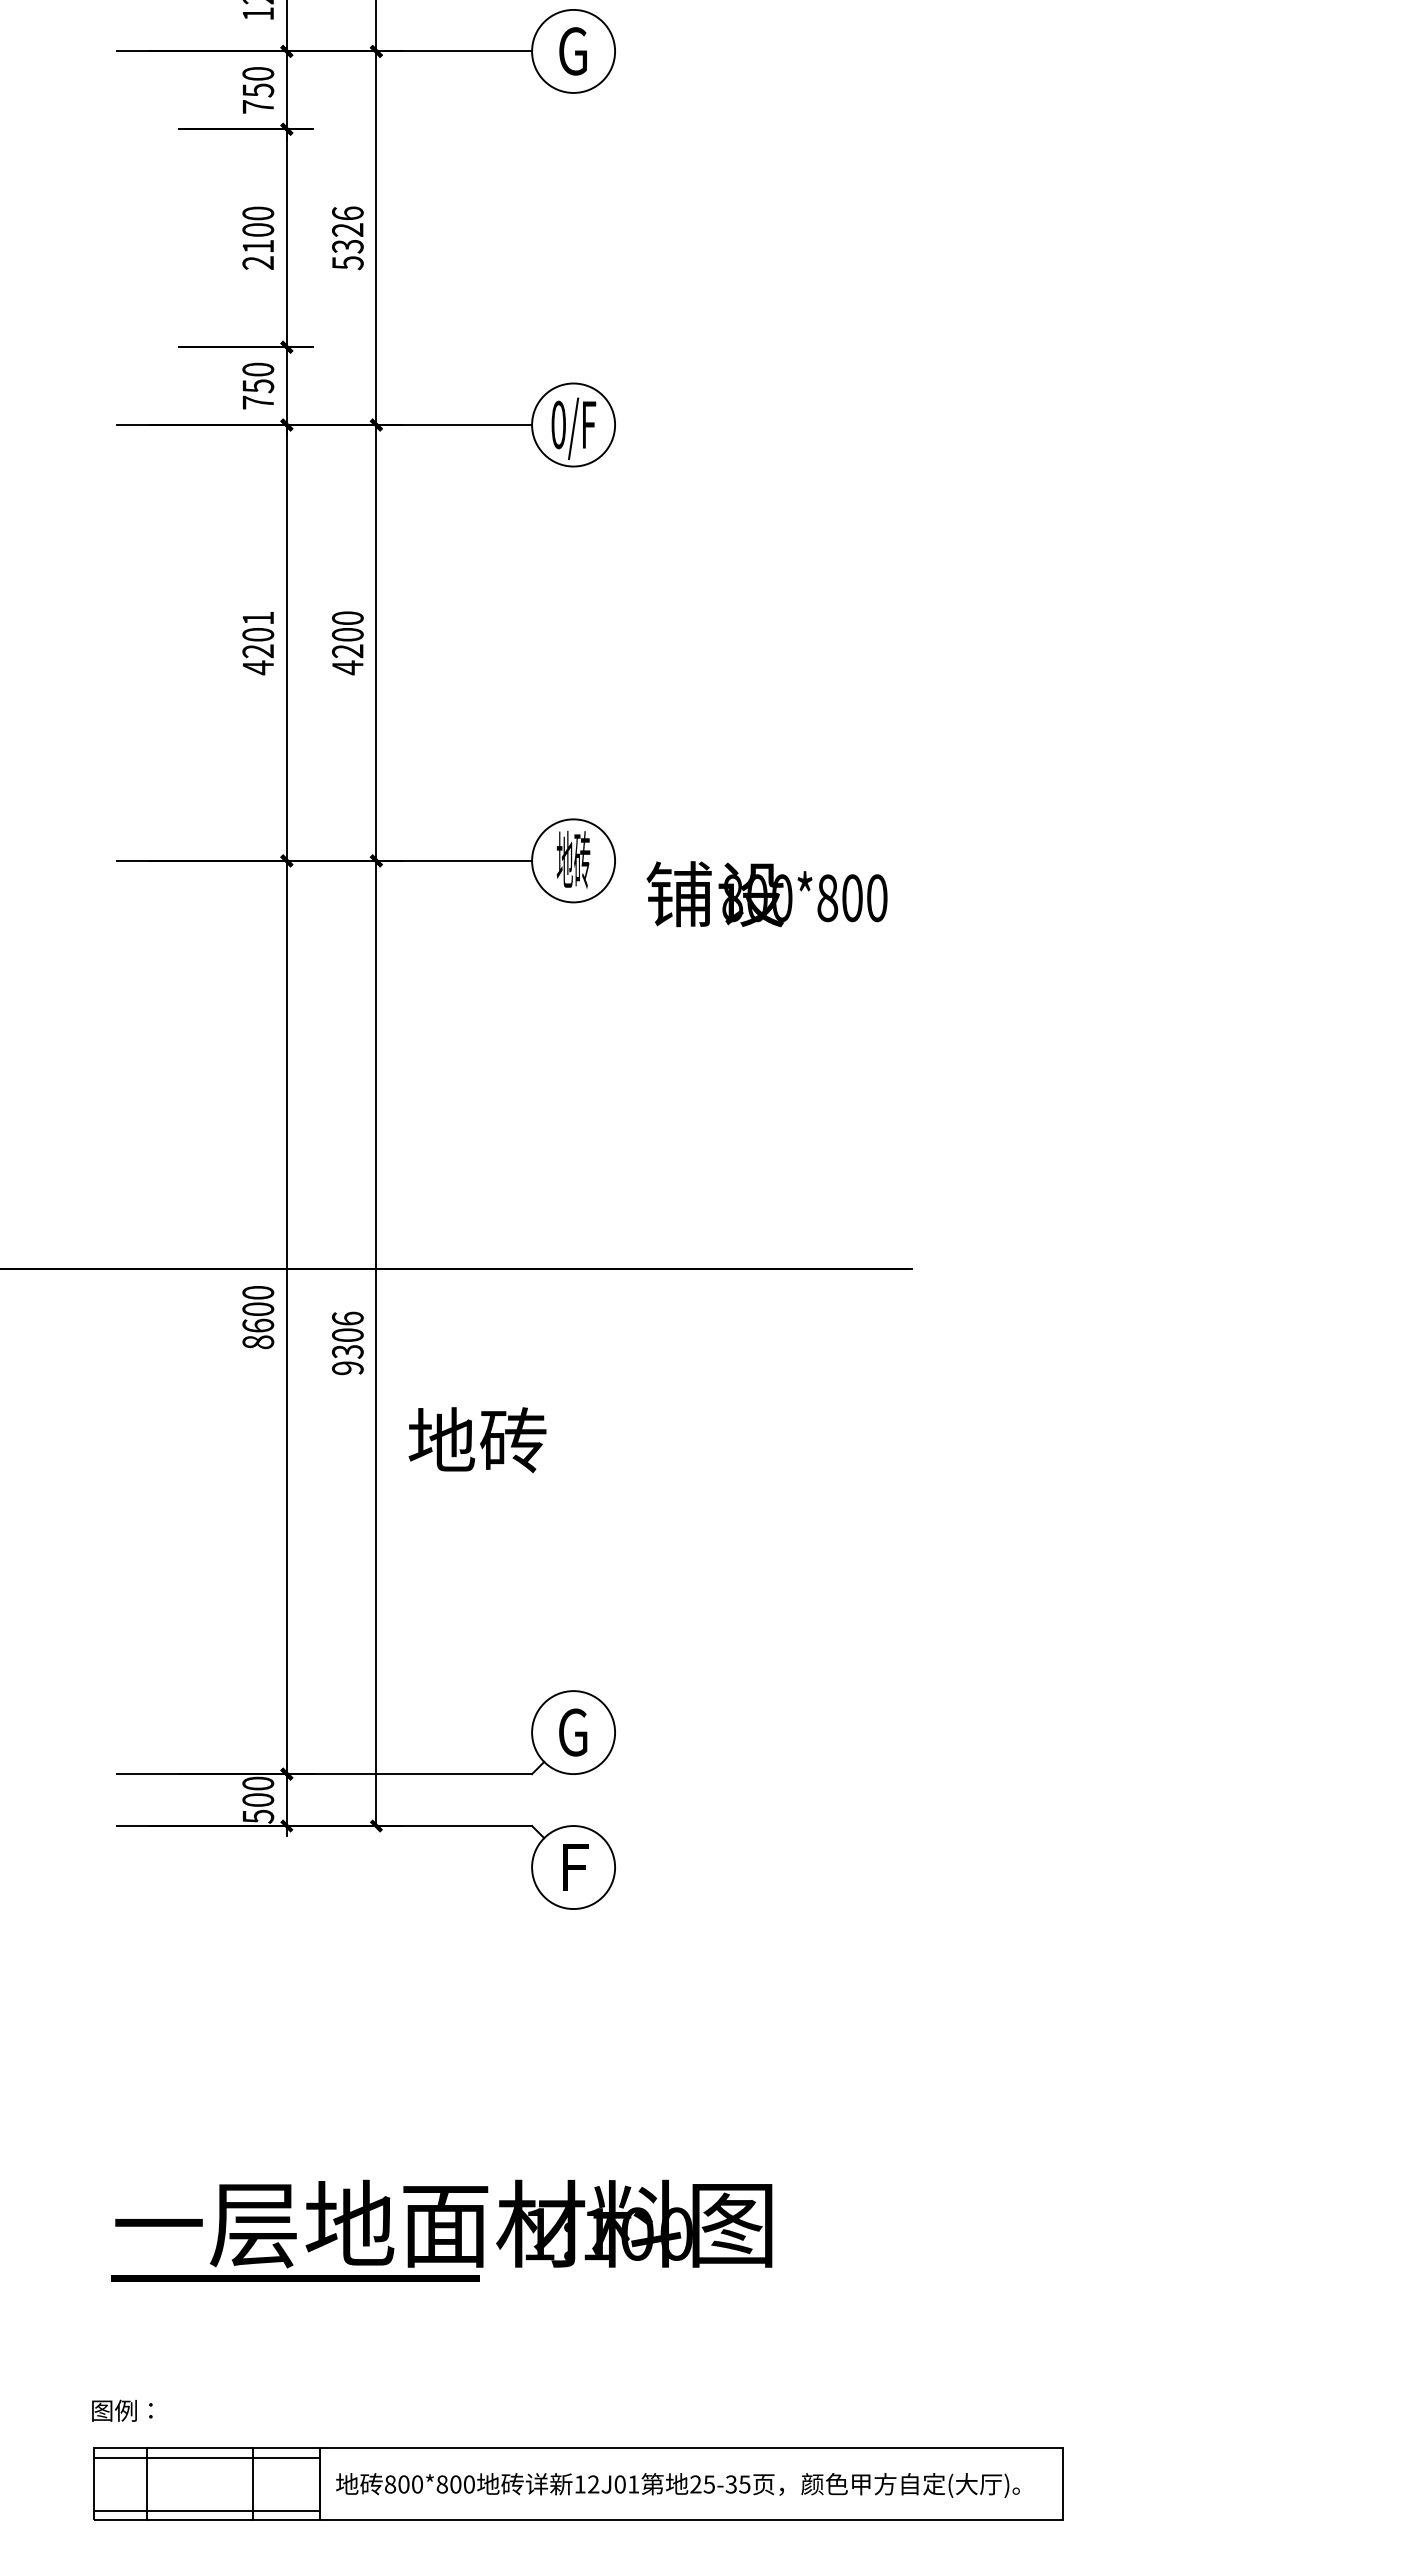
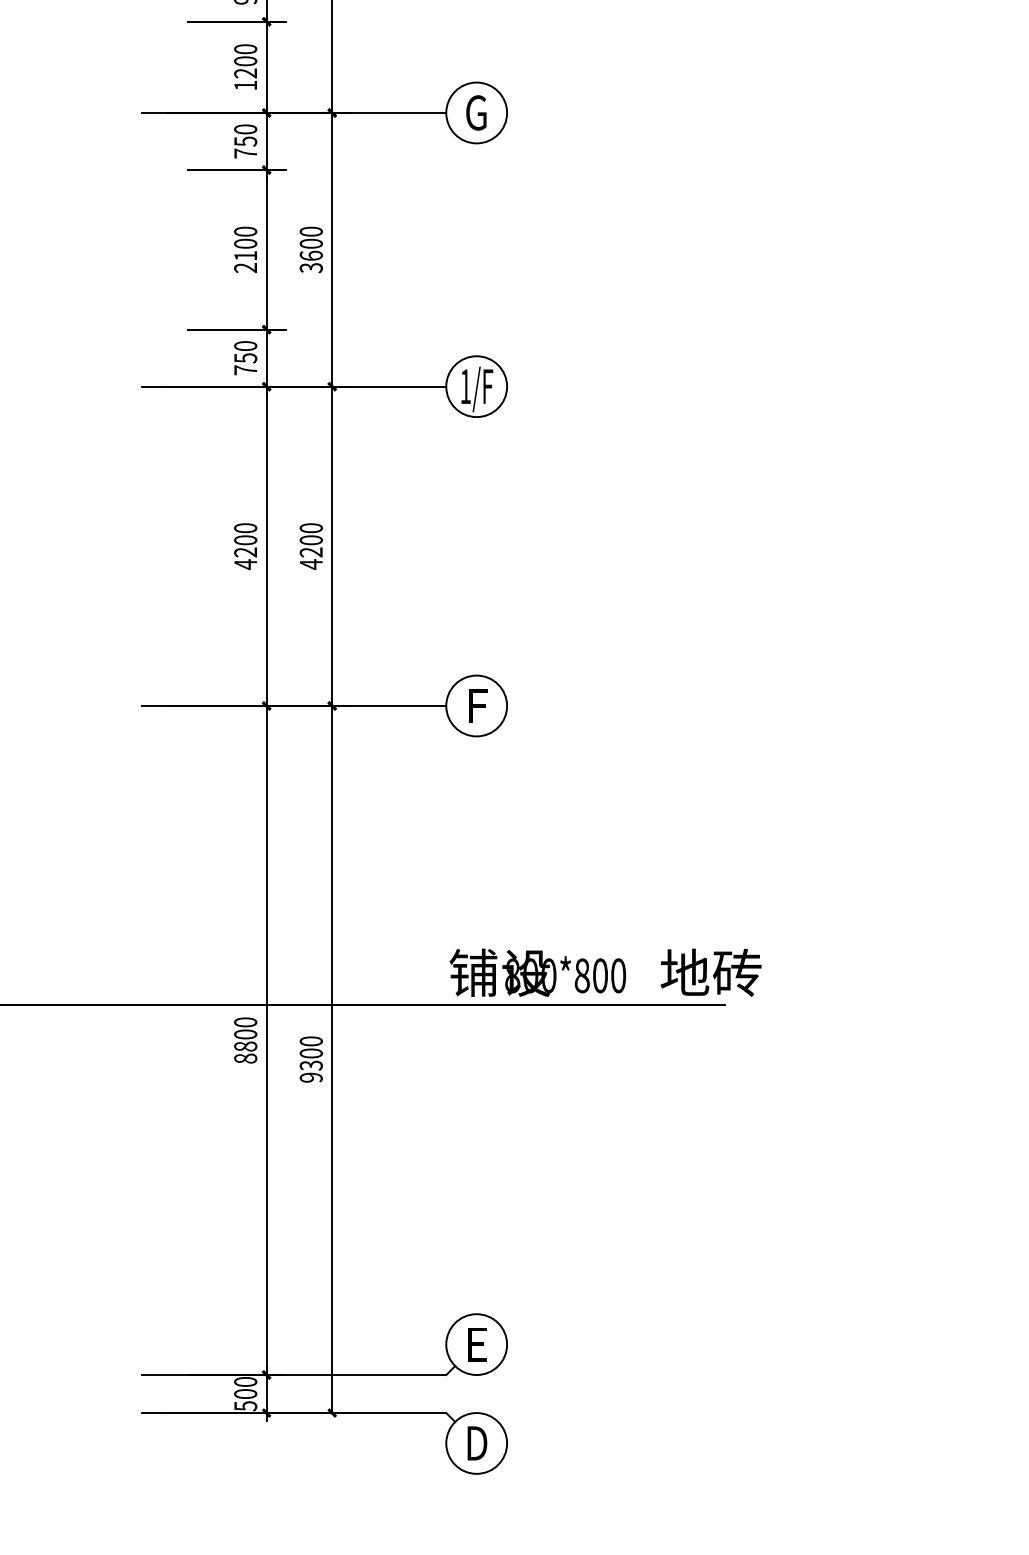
text: (347, 237) -> (311, 249), 5326 -> 3600
text: (558, 424) -> (465, 386), 0/F -> 1/F
text: (258, 617) -> (245, 527), 4201 -> 4200
text: (573, 859) -> (476, 704), 地砖 -> F
text: (766, 894) -> (537, 973), moved
text: (347, 1318) -> (311, 1041), 9306 -> 9300
text: (258, 1325) -> (245, 1046), 8600 -> 8800
text: (477, 1440) -> (711, 973), moved
text: (573, 1732) -> (476, 1344), G -> E
text: (574, 1867) -> (477, 1443), F -> D

